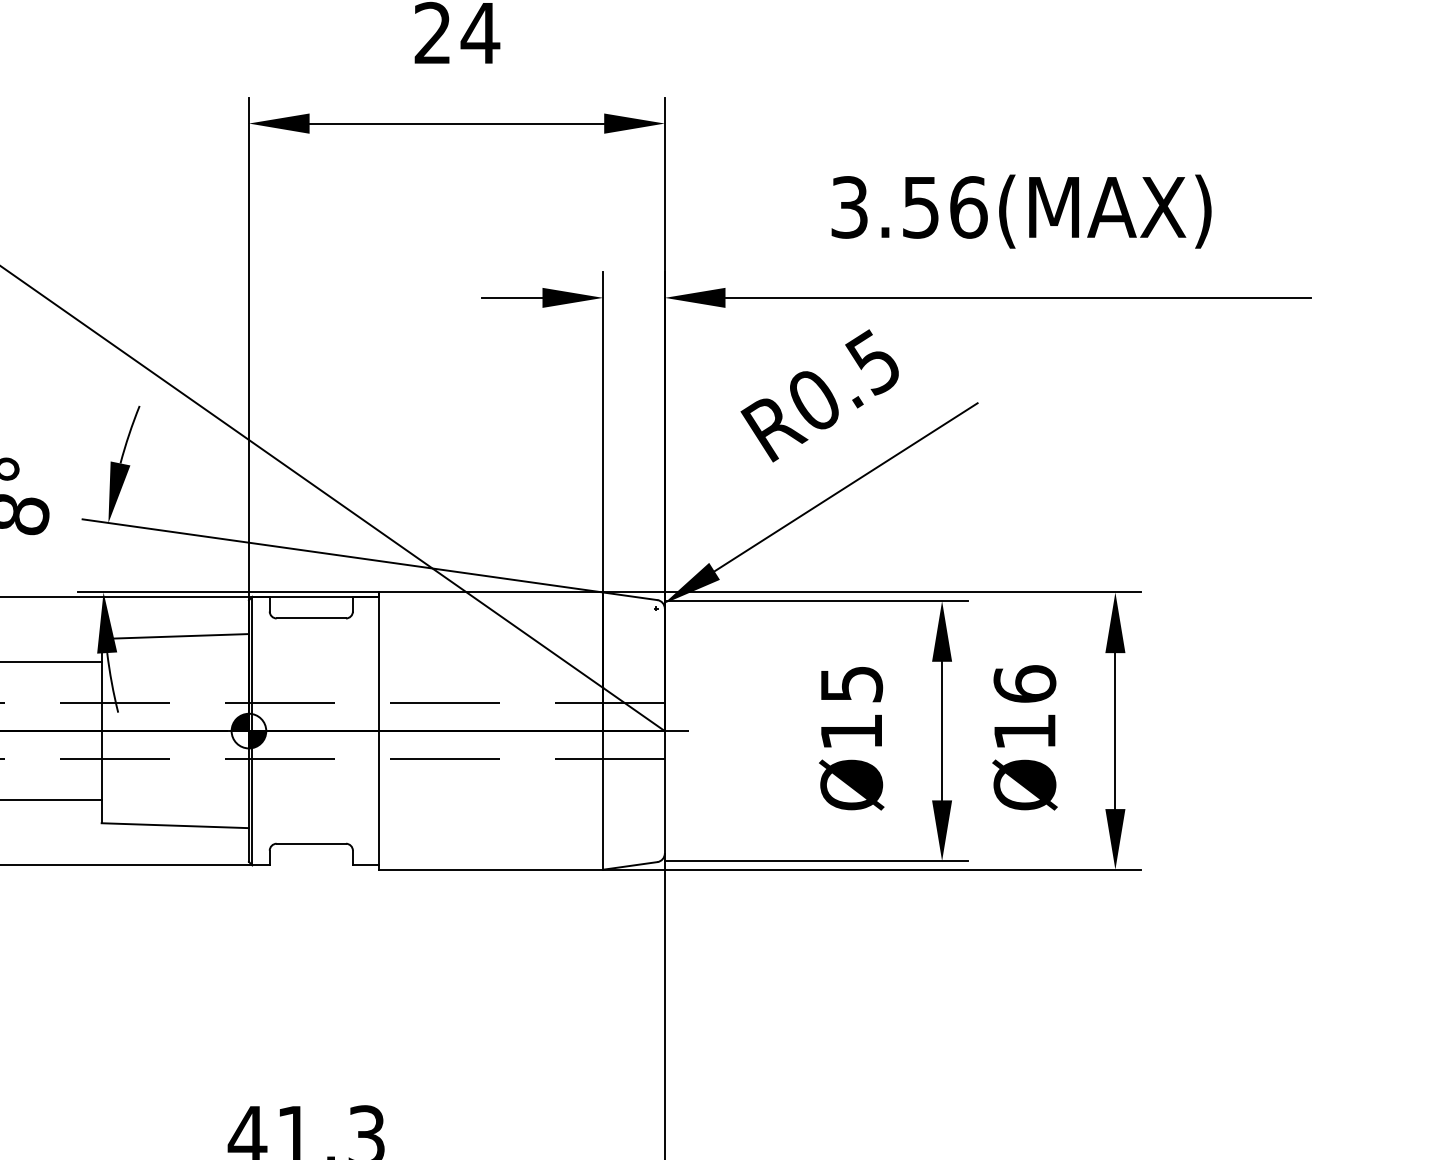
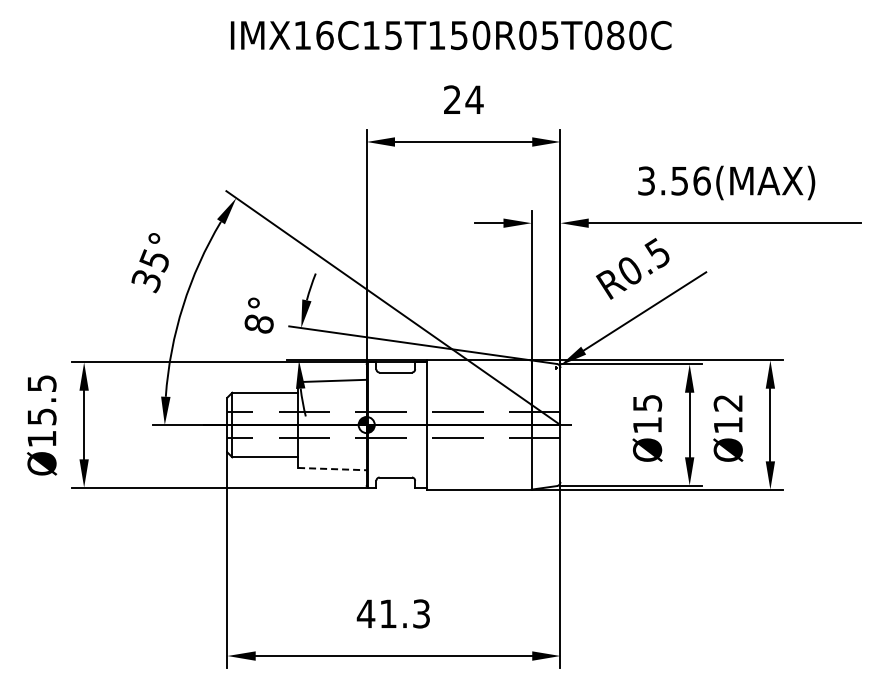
text: (1023, 682) -> (727, 402), Ø16 -> Ø12
line: (175, 826) -> (332, 469), solid -> dashed

